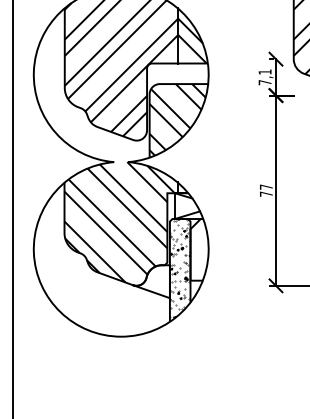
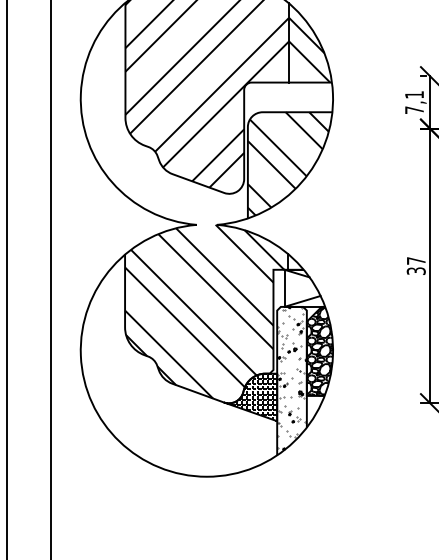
text: (265, 193) -> (415, 270), 77 -> 37
hatch: (199, 249) -> (319, 350), added
hatch: (151, 281) -> (250, 397), added

